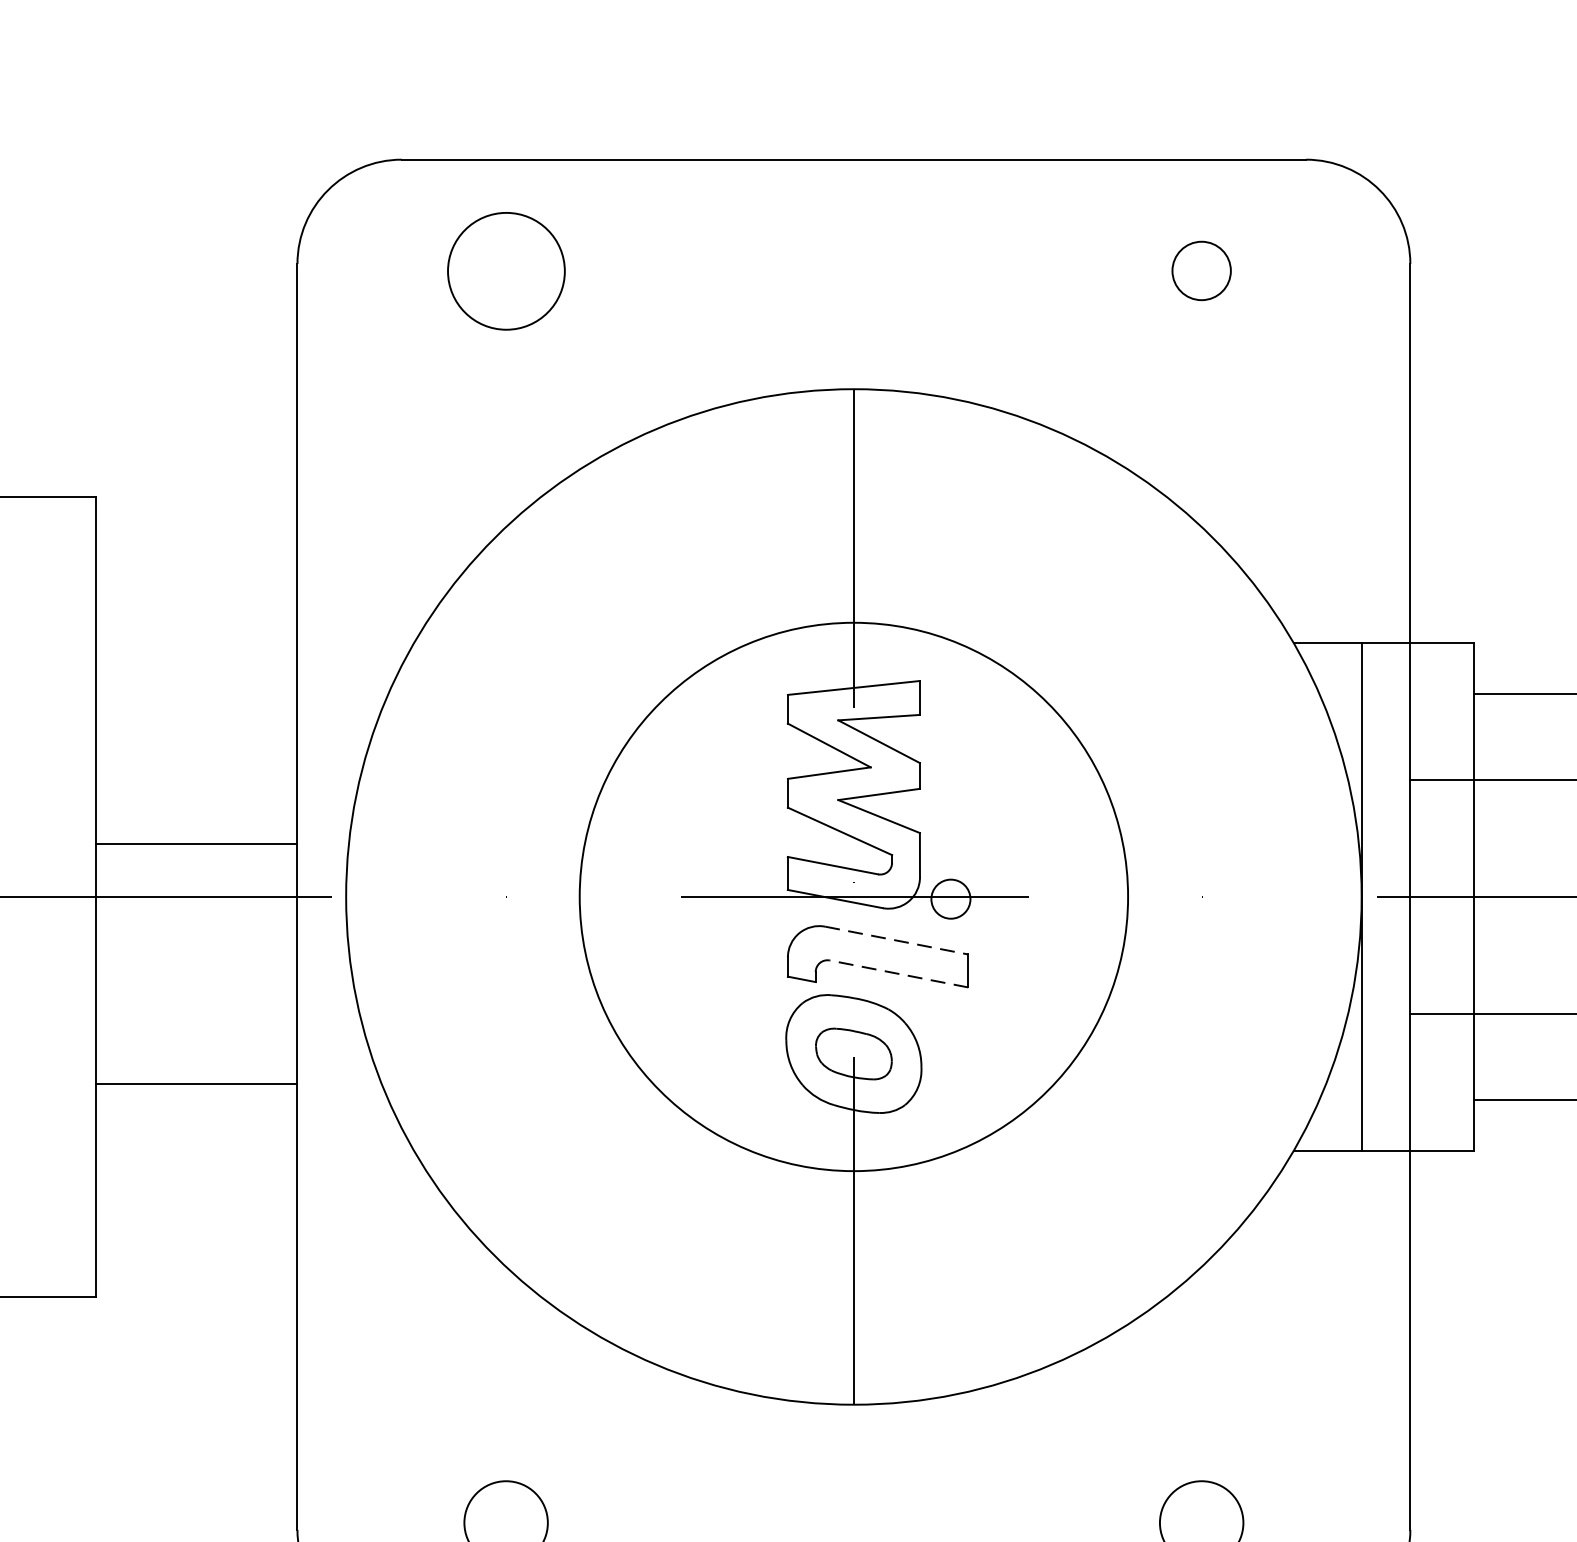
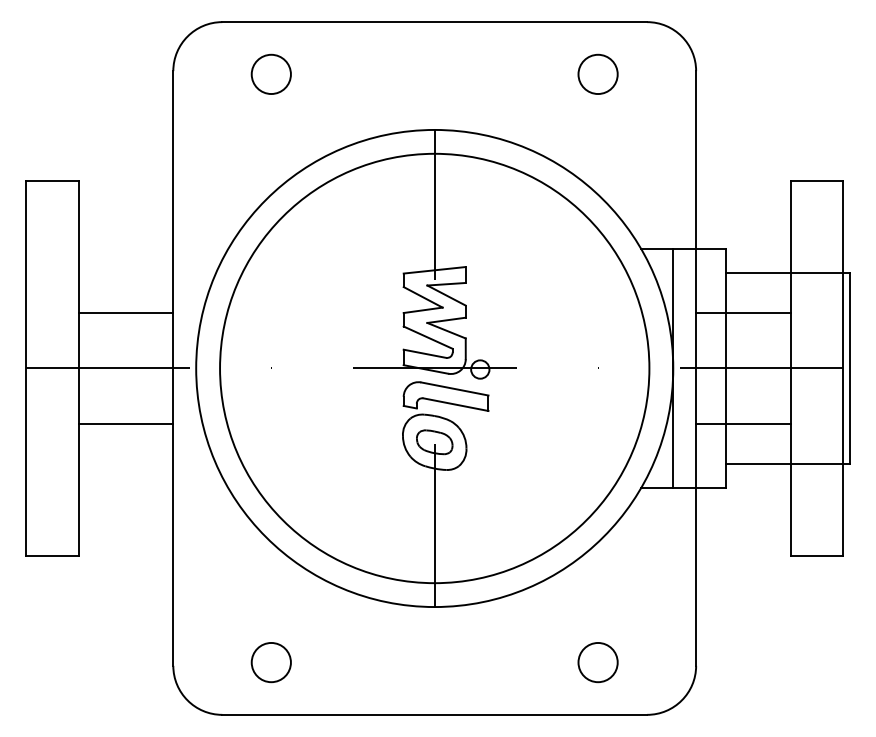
circle: (504, 269) -> (270, 73), size x0.71
circle: (1200, 271) -> (597, 74), size x1.43
line: (195, 843) -> (125, 313), moved
circle: (853, 896) -> (434, 368), size x1.67
line: (898, 941) -> (455, 389), dashed -> solid
line: (898, 973) -> (455, 404), dashed -> solid
line: (195, 1084) -> (125, 423), moved

